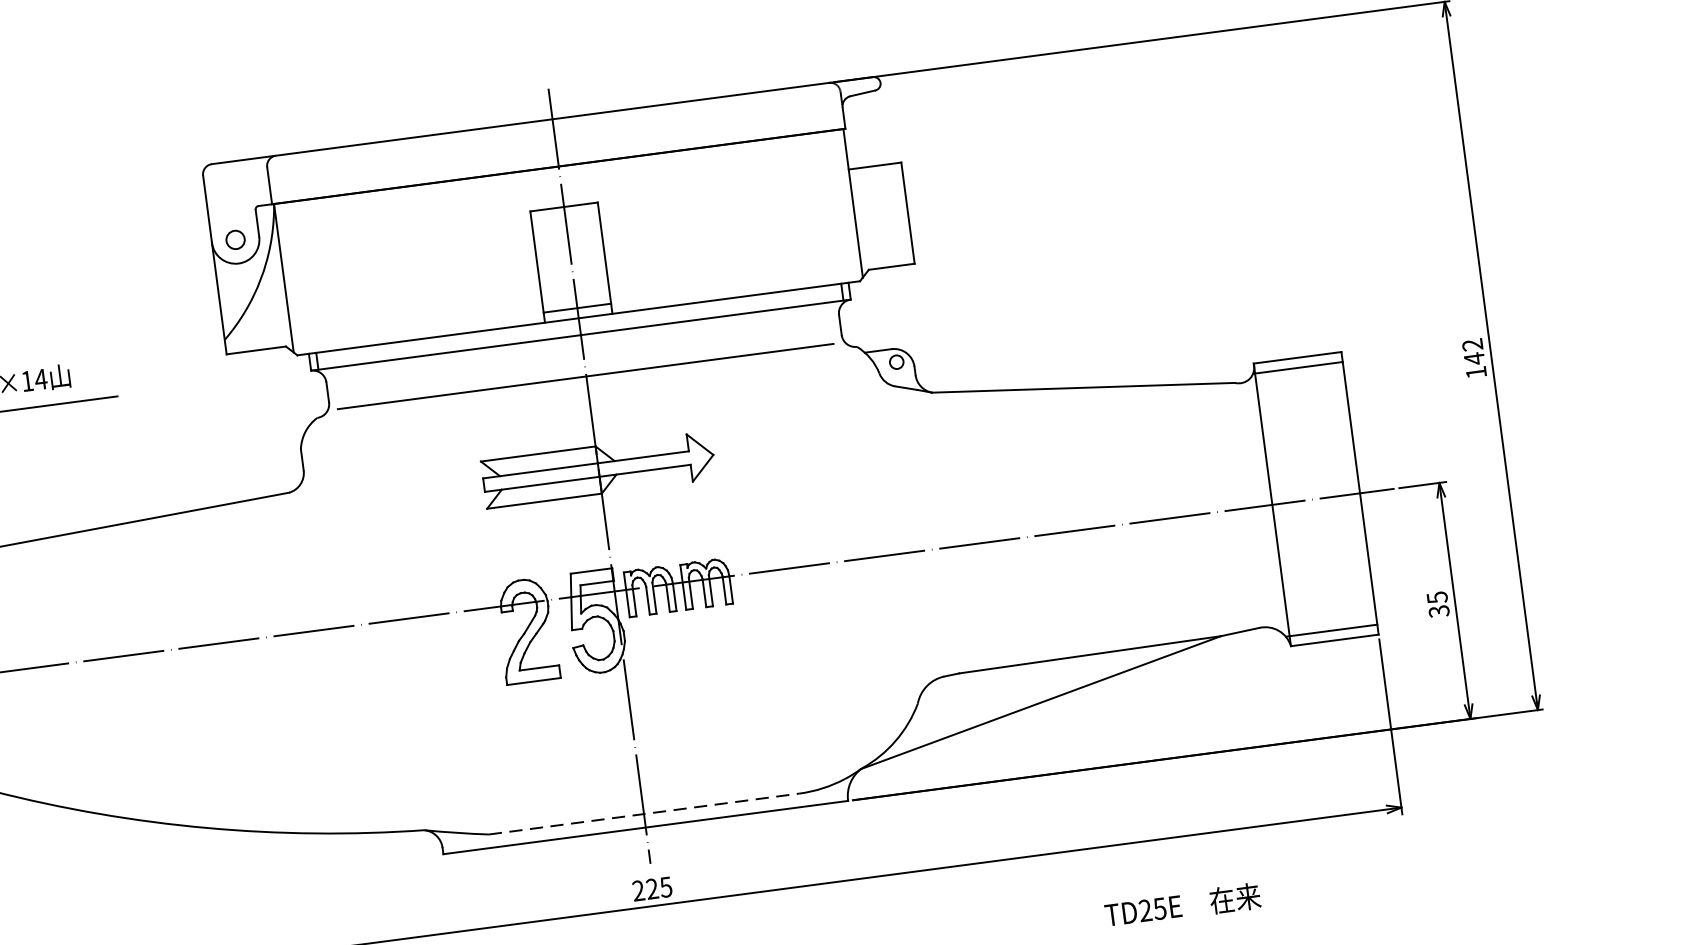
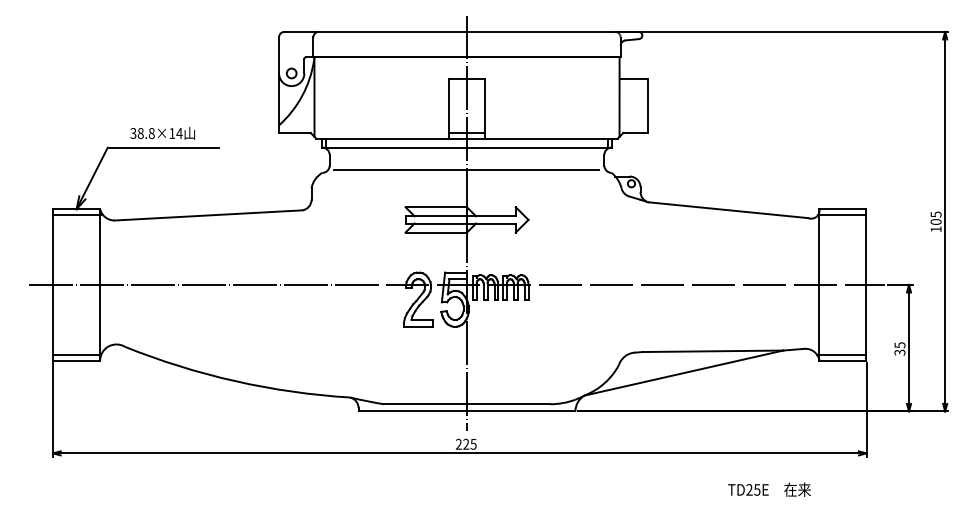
text: (1472, 352) -> (935, 218), 142 -> 105
line: (644, 814) -> (467, 404), dashed -> solid
text: (1182, 904) -> (769, 489), moved

